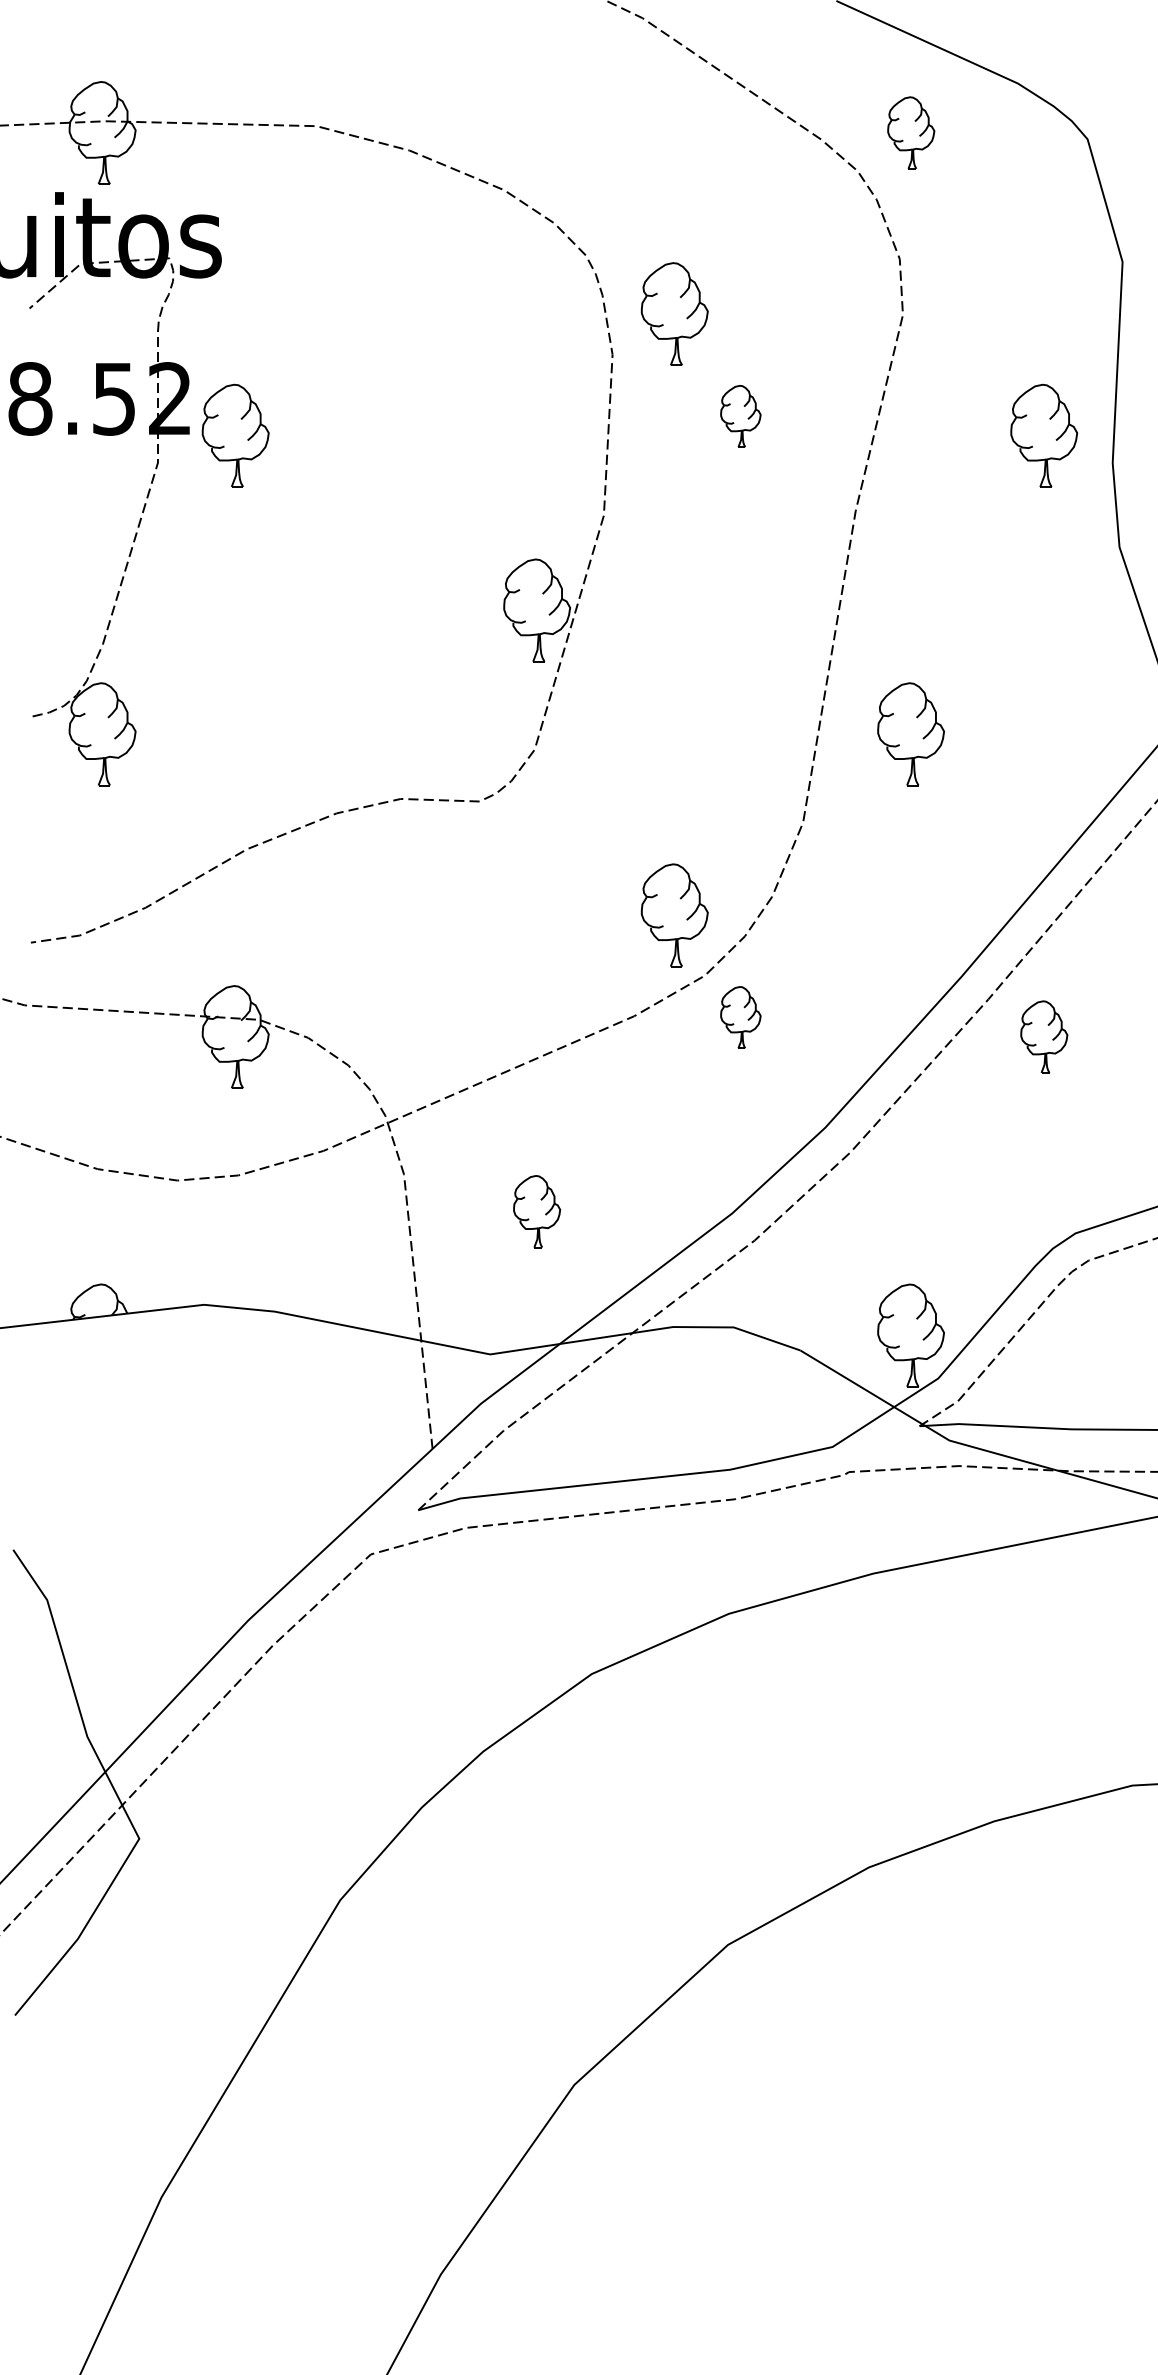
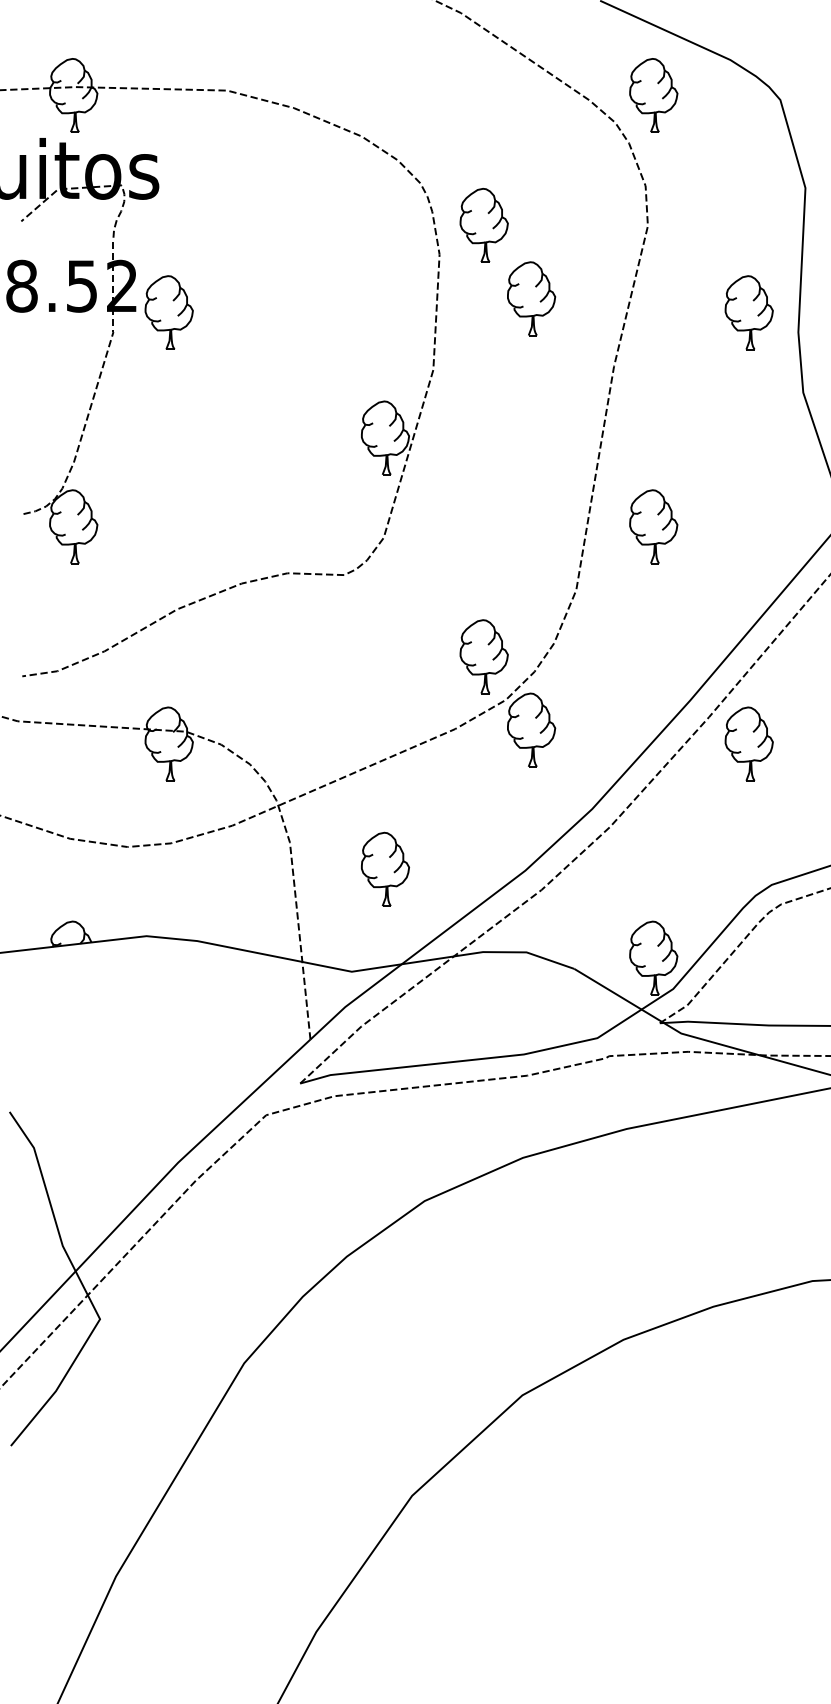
part: (911, 132) -> (654, 95), size x1.43
part: (740, 416) -> (531, 298), size x1.67
part: (740, 1017) -> (531, 730), size x1.67
part: (1044, 1036) -> (749, 743), size x1.43
part: (536, 1211) -> (385, 869), size x1.43

